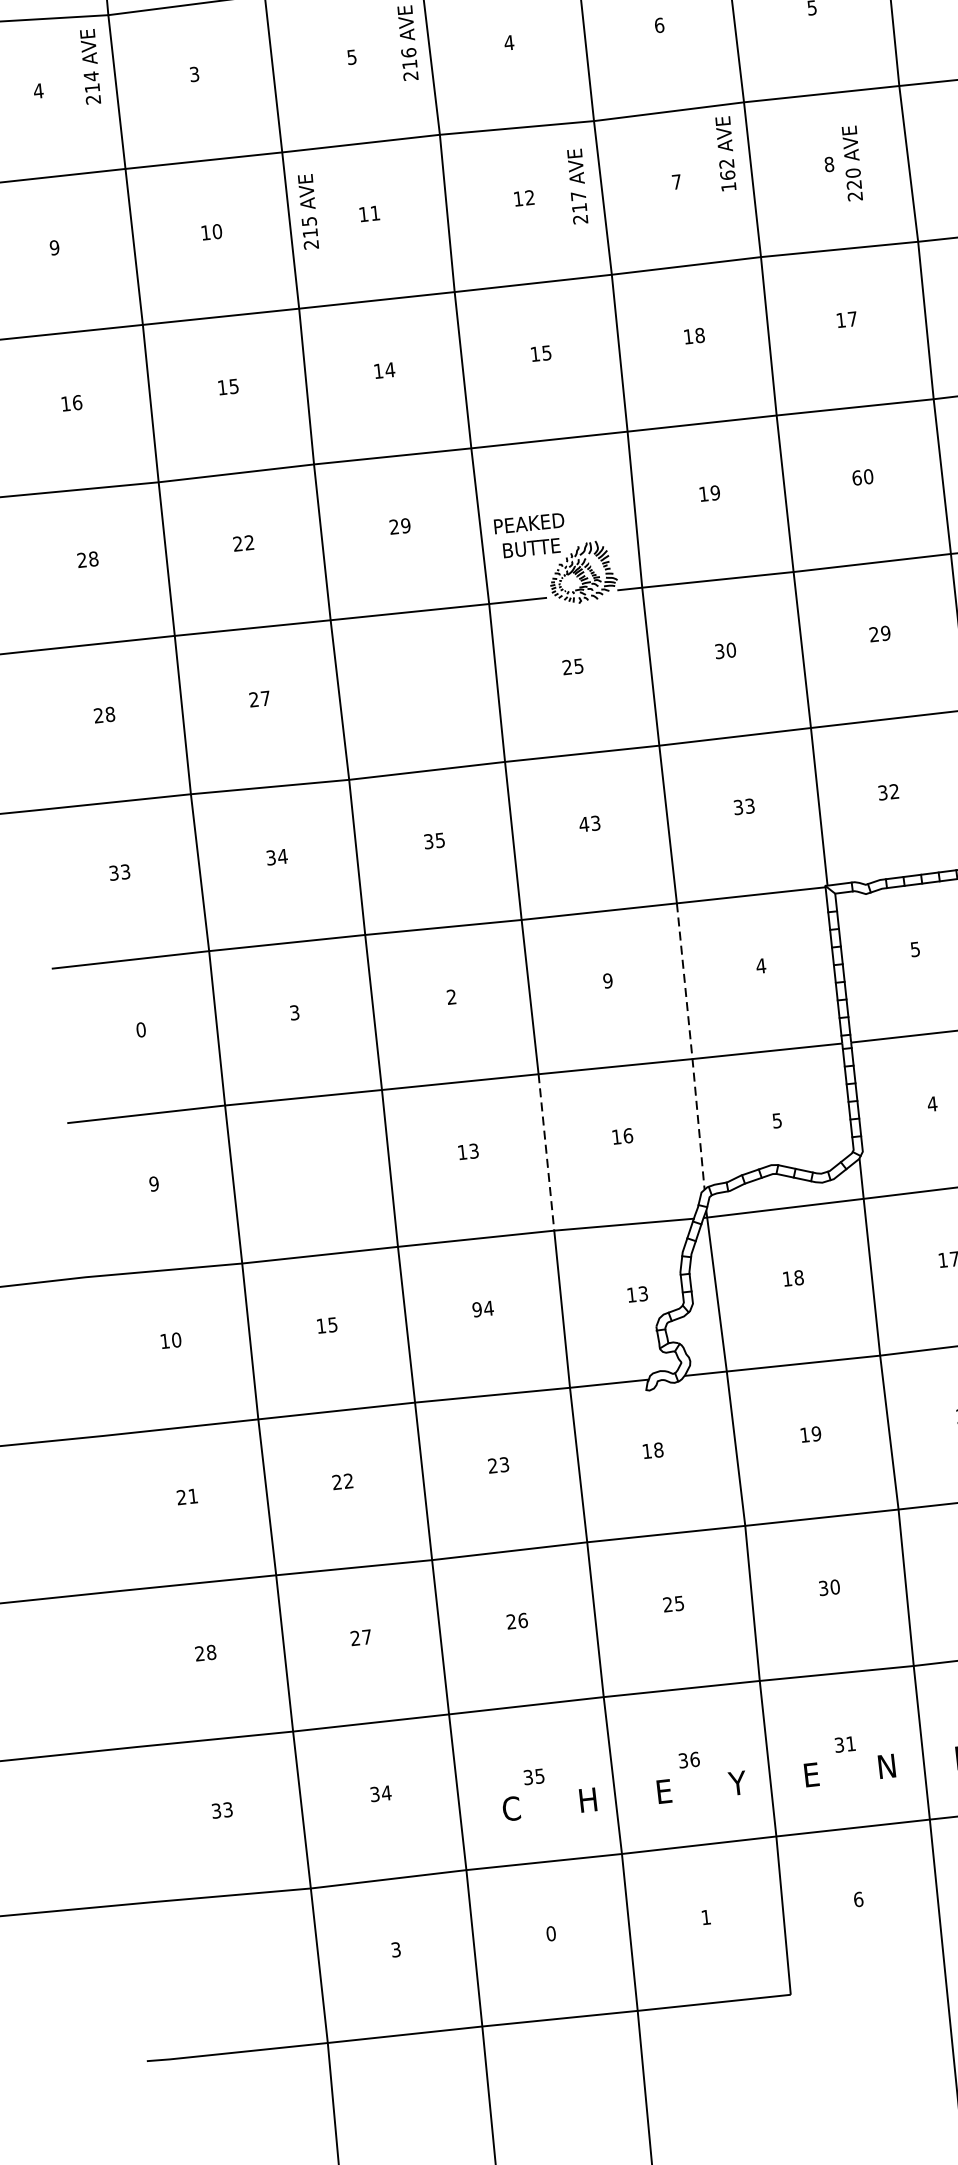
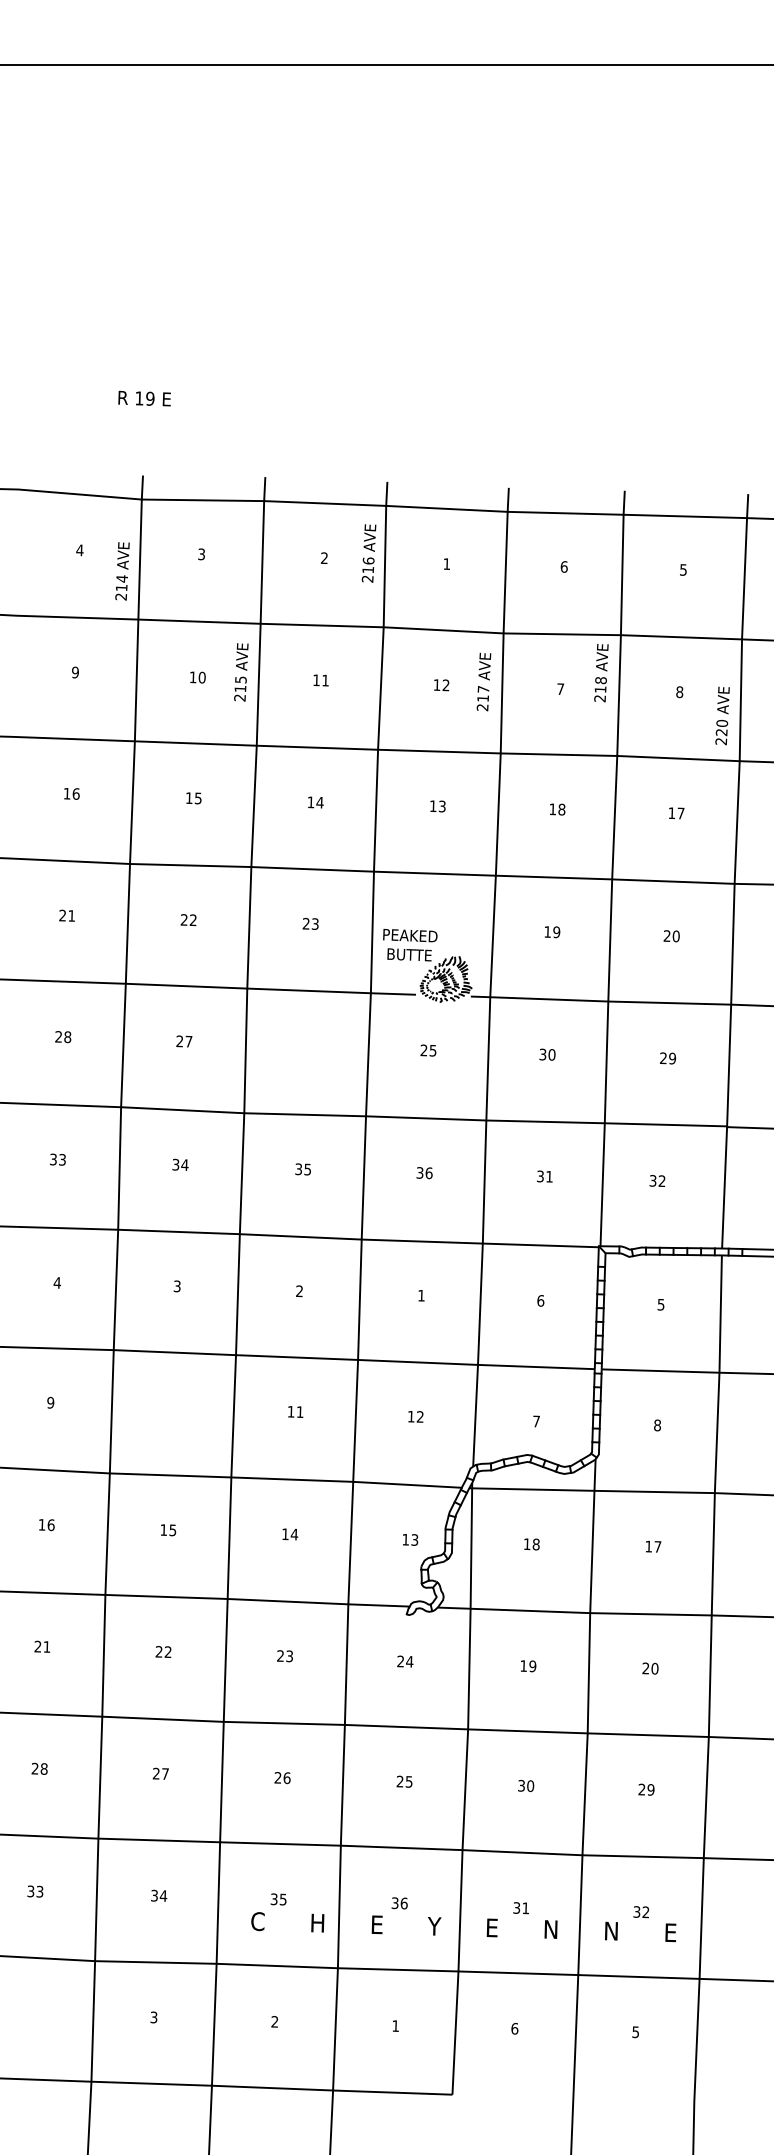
text: (508, 42) -> (446, 563), 4 -> 1
text: (352, 57) -> (324, 558), 5 -> 2
text: (90, 67) -> (122, 571), moved
text: (852, 162) -> (722, 715), moved
text: (727, 175) -> (600, 689), 162 -> 218
text: (308, 212) -> (241, 672), moved
text: (546, 351) -> (442, 805), 15 -> 13
text: (856, 477) -> (666, 935), 60 -> 20
text: (404, 525) -> (314, 923), 29 -> 23
text: (93, 558) -> (71, 915), 28 -> 21
text: (749, 805) -> (549, 1176), 33 -> 31
text: (589, 824) -> (424, 1173), 43 -> 36
text: (760, 965) -> (540, 1300), 4 -> 6
text: (607, 980) -> (421, 1295), 9 -> 1
text: (141, 1029) -> (57, 1282), 0 -> 4
line: (691, 1046) -> (478, 1355), dashed -> solid
text: (932, 1104) -> (657, 1425), 4 -> 8
text: (777, 1120) -> (536, 1421), 5 -> 7
text: (627, 1135) -> (419, 1416), 16 -> 12
text: (473, 1150) -> (299, 1411), 13 -> 11
line: (546, 1153) -> (355, 1421), dashed -> solid
text: (477, 1309) -> (285, 1534), 94 -> 14
text: (175, 1339) -> (50, 1524), 10 -> 16
text: (653, 1450) -> (405, 1661), 18 -> 24
text: (550, 1933) -> (274, 2021), 0 -> 2

